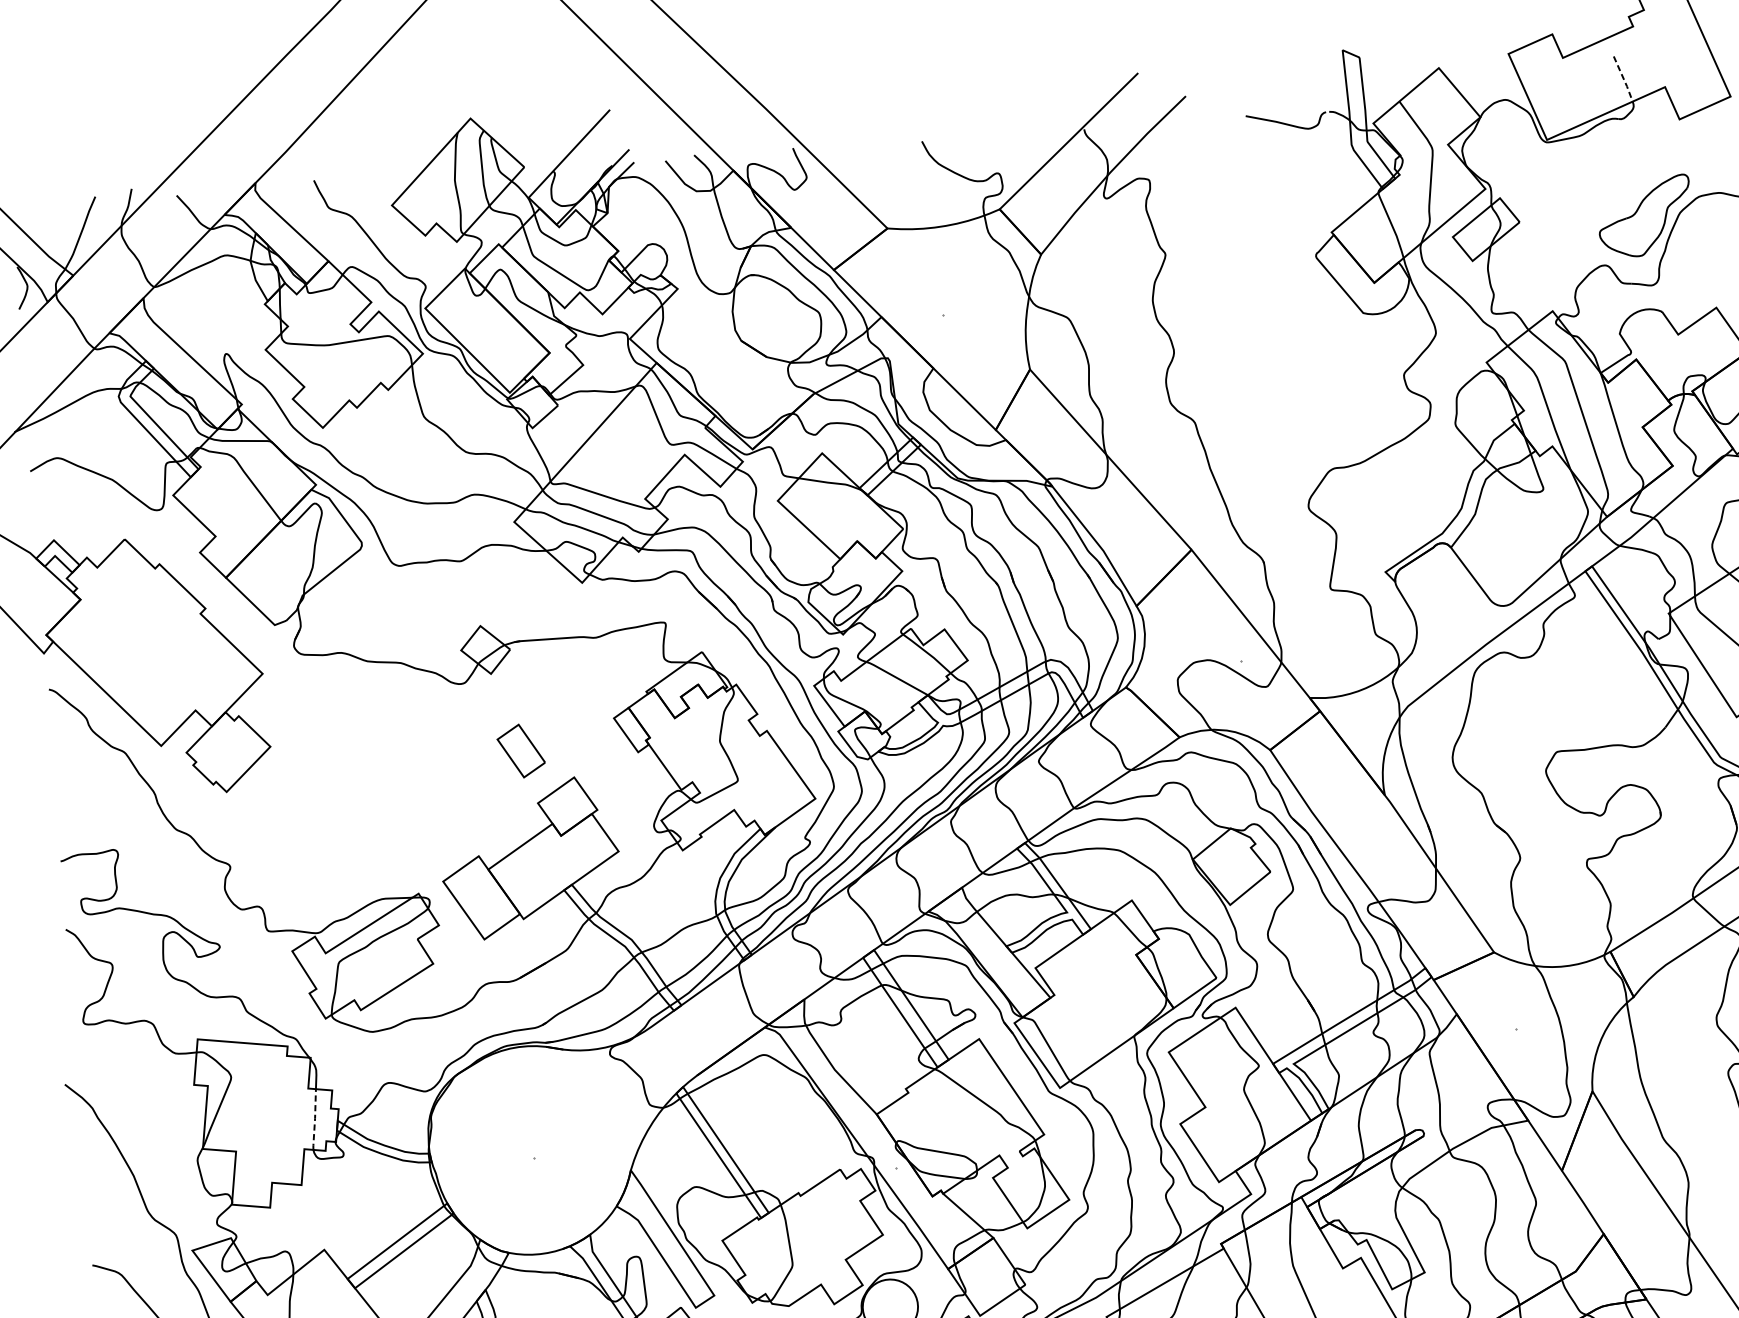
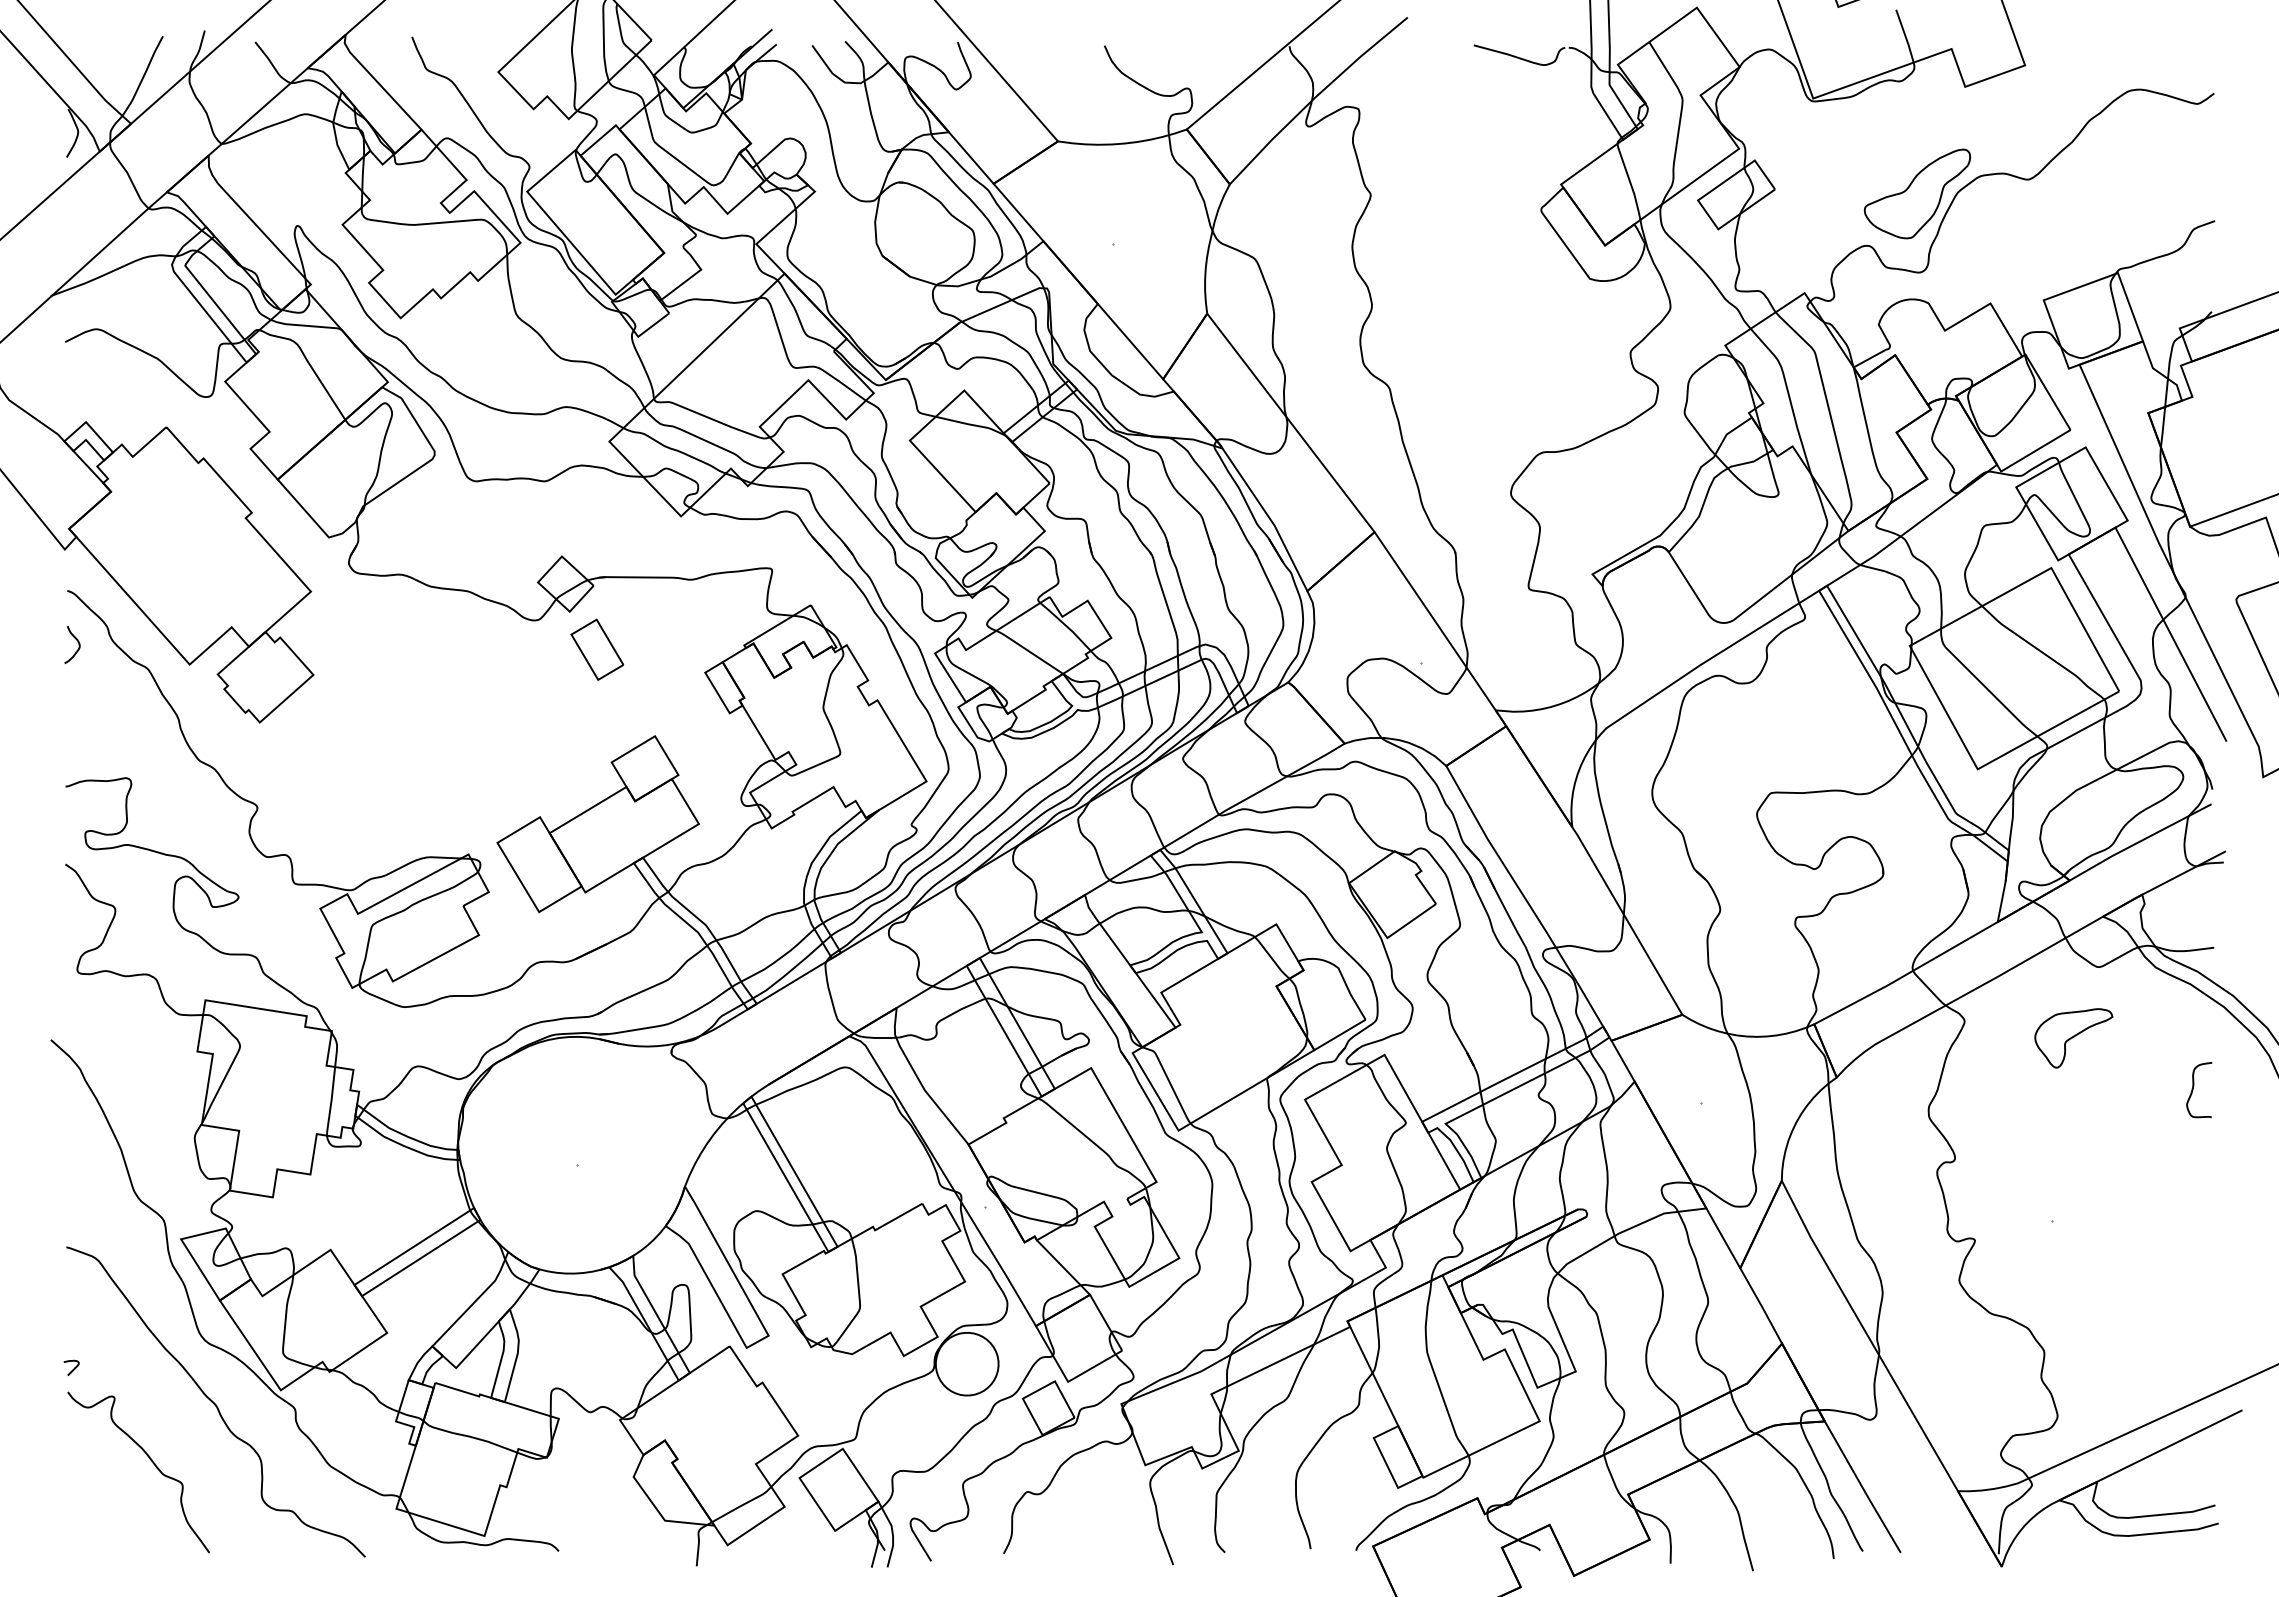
line: (1623, 79) -> (1905, 36), dashed -> solid
curve: (61, 734) -> (77, 642), added
part: (520, 750) -> (596, 649), moved
line: (315, 1119) -> (331, 1101), dashed -> solid

